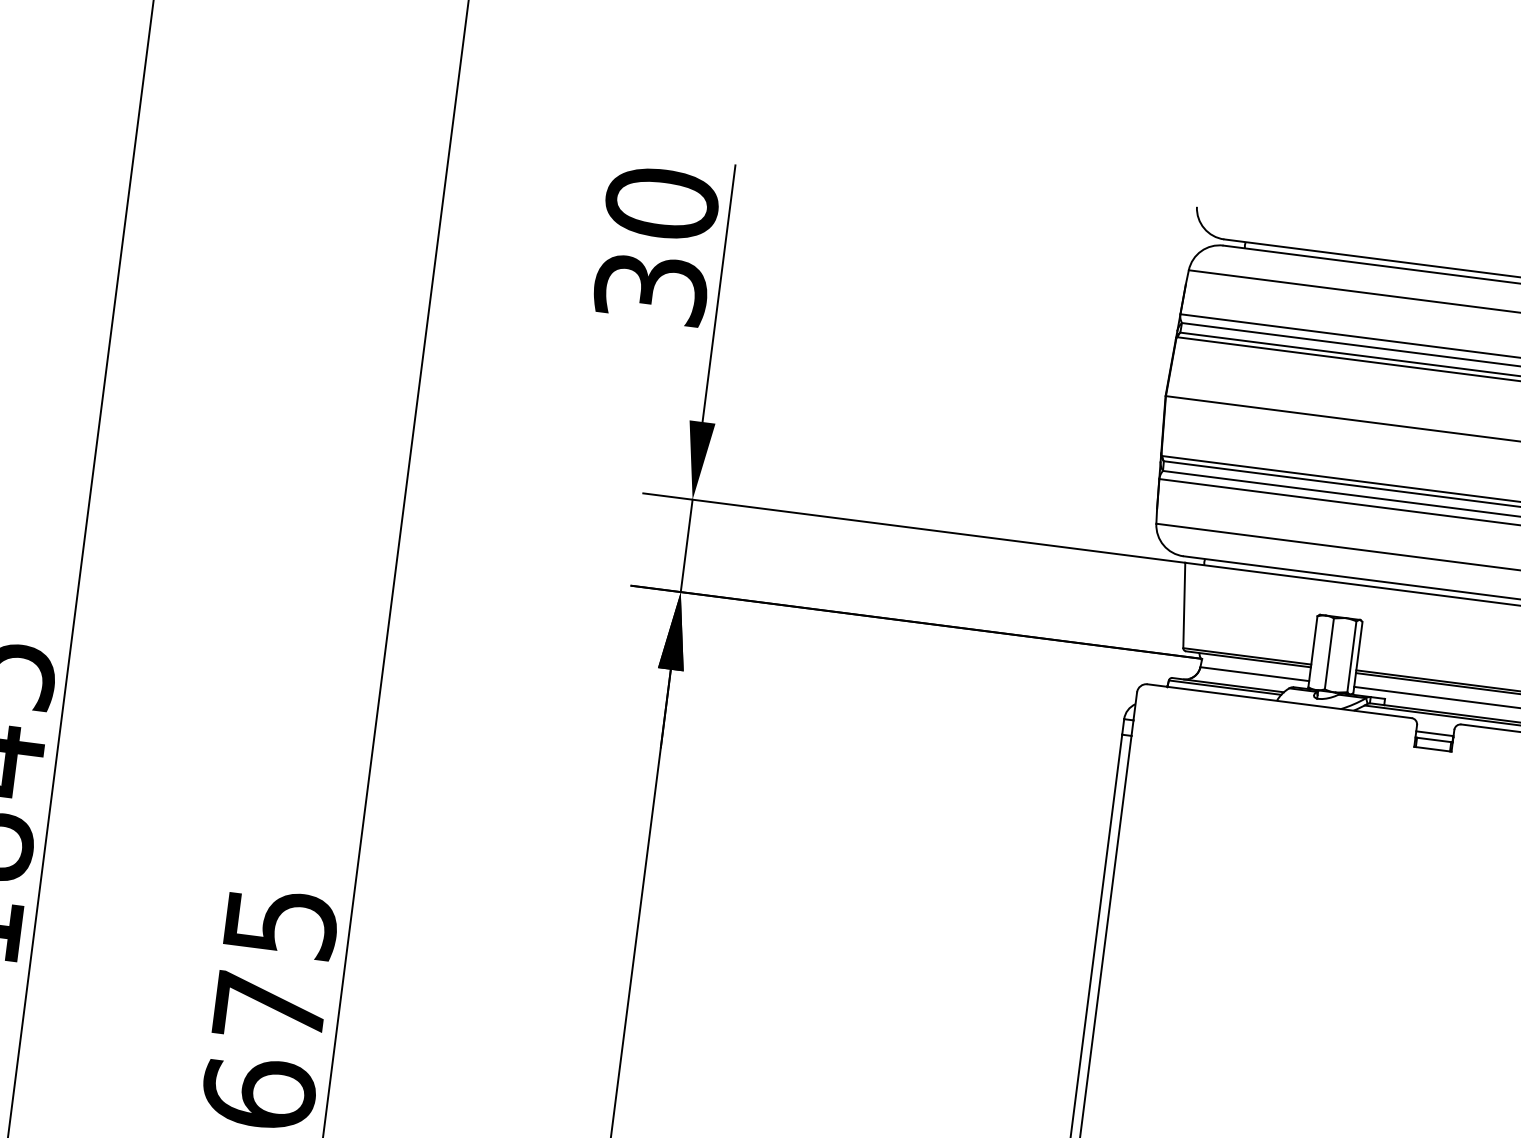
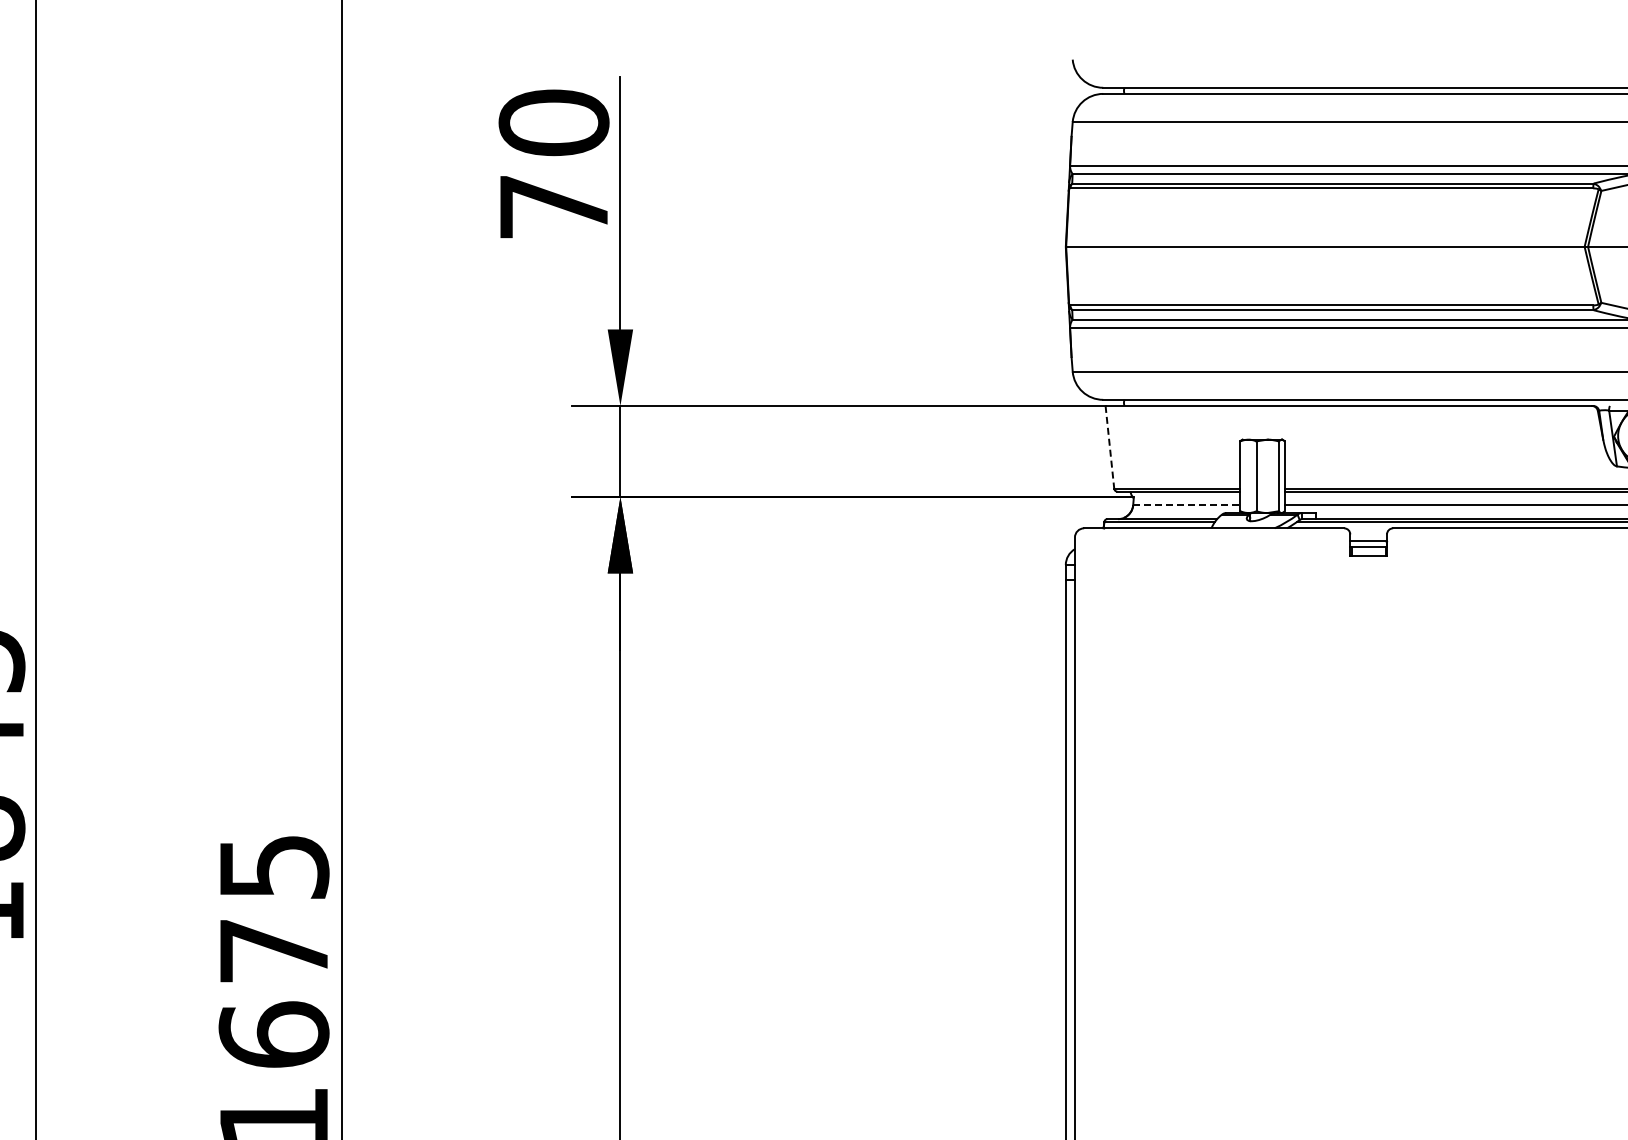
text: (650, 288) -> (553, 206), 30 -> 70
line: (1183, 605) -> (1109, 447), solid -> dashed
line: (1254, 674) -> (1186, 505), solid -> dashed

